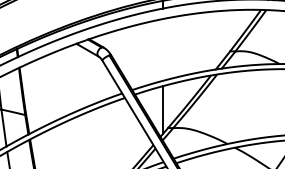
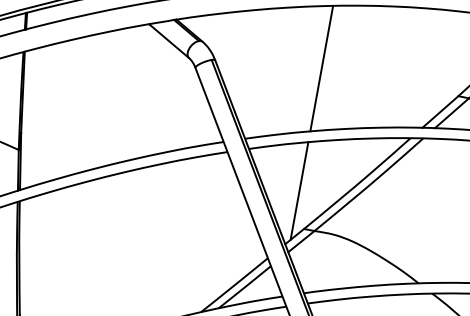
line: (162, 49) -> (321, 67), added

